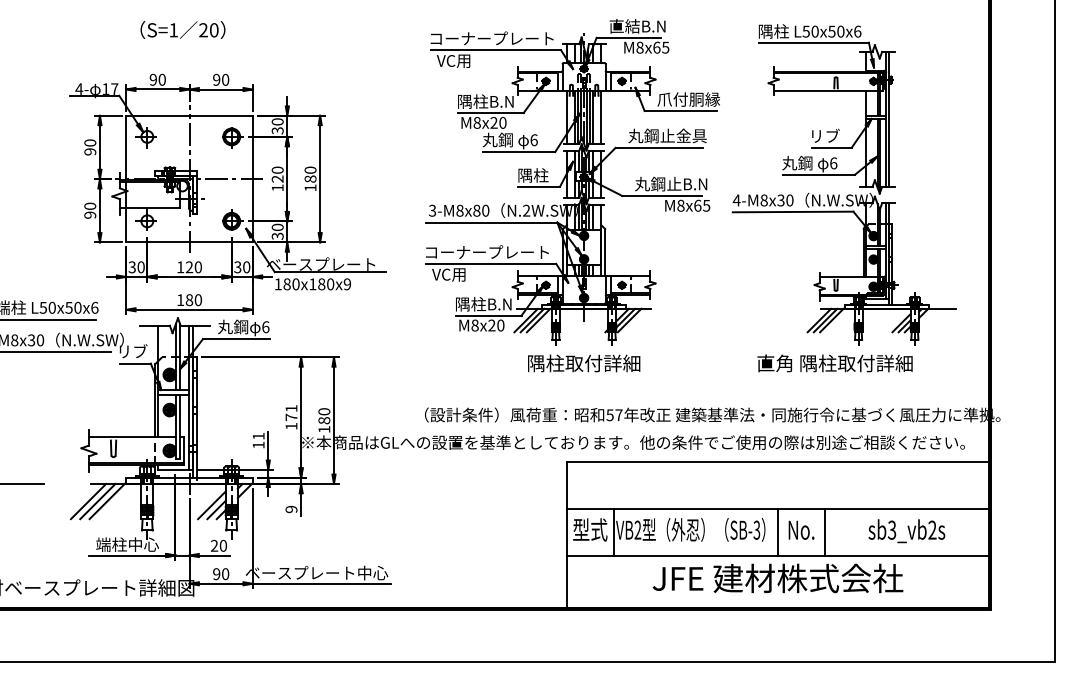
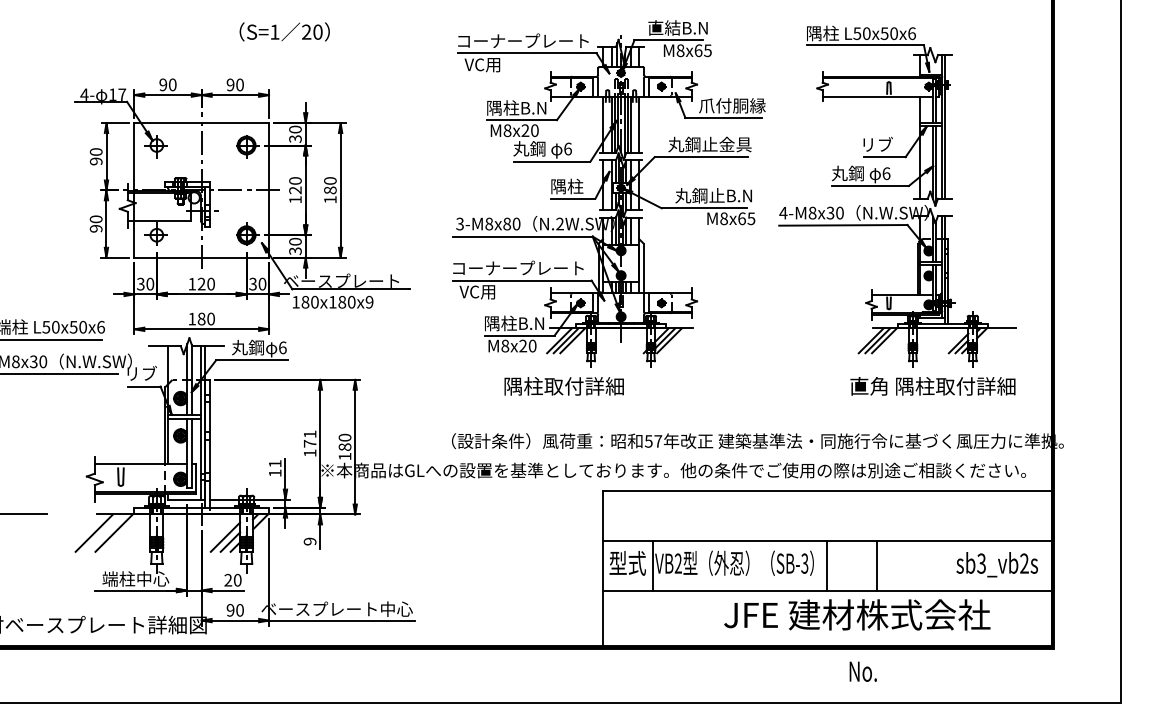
text: (182, 29) -> (284, 31), moved
text: (583, 363) -> (563, 386), moved
text: (834, 363) -> (932, 386), moved
line: (97, 500) -> (103, 532), removed
text: (800, 530) -> (862, 671), moved
text: (906, 531) -> (996, 564), moved
text: (778, 578) -> (857, 614), moved

